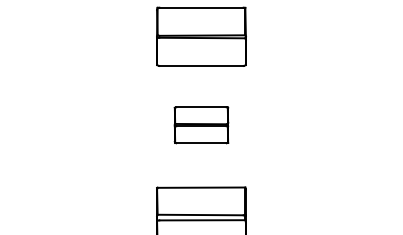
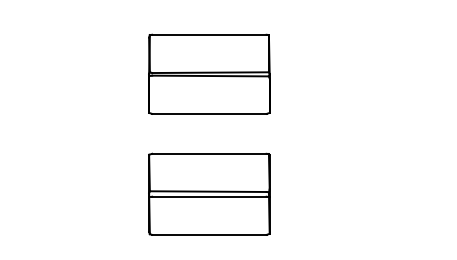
part: (201, 125) -> (209, 194), size x1.67

